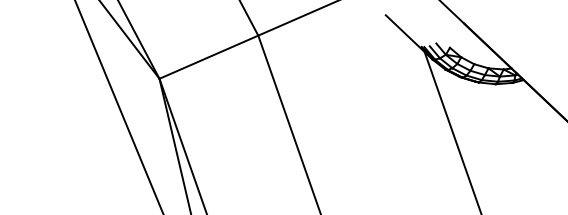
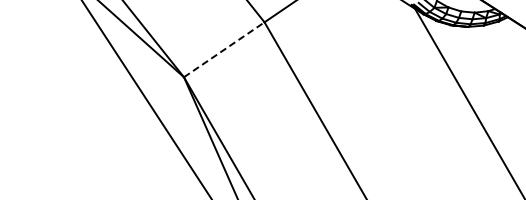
line: (209, 56) -> (224, 49), solid -> dashed

